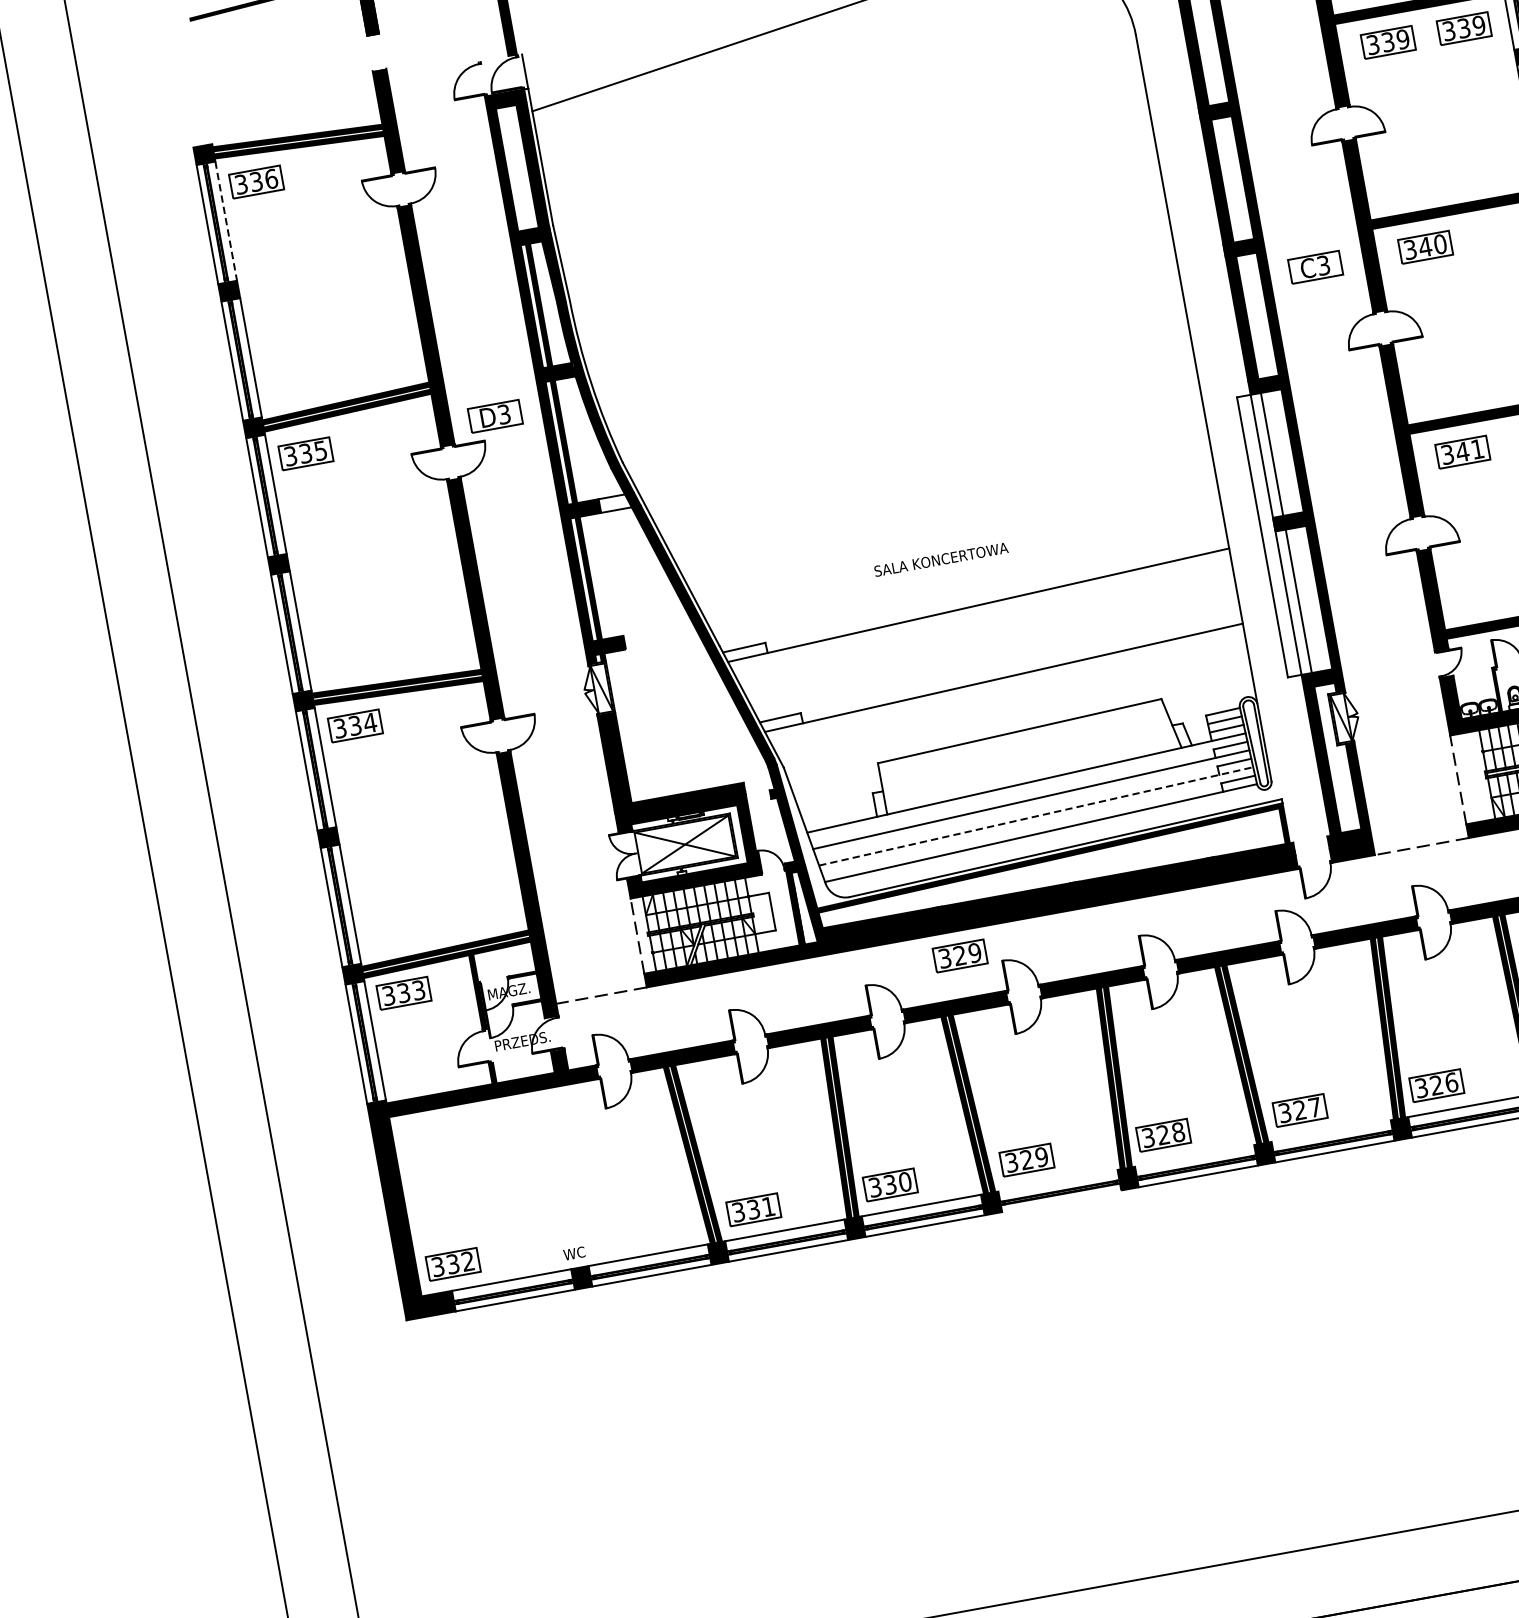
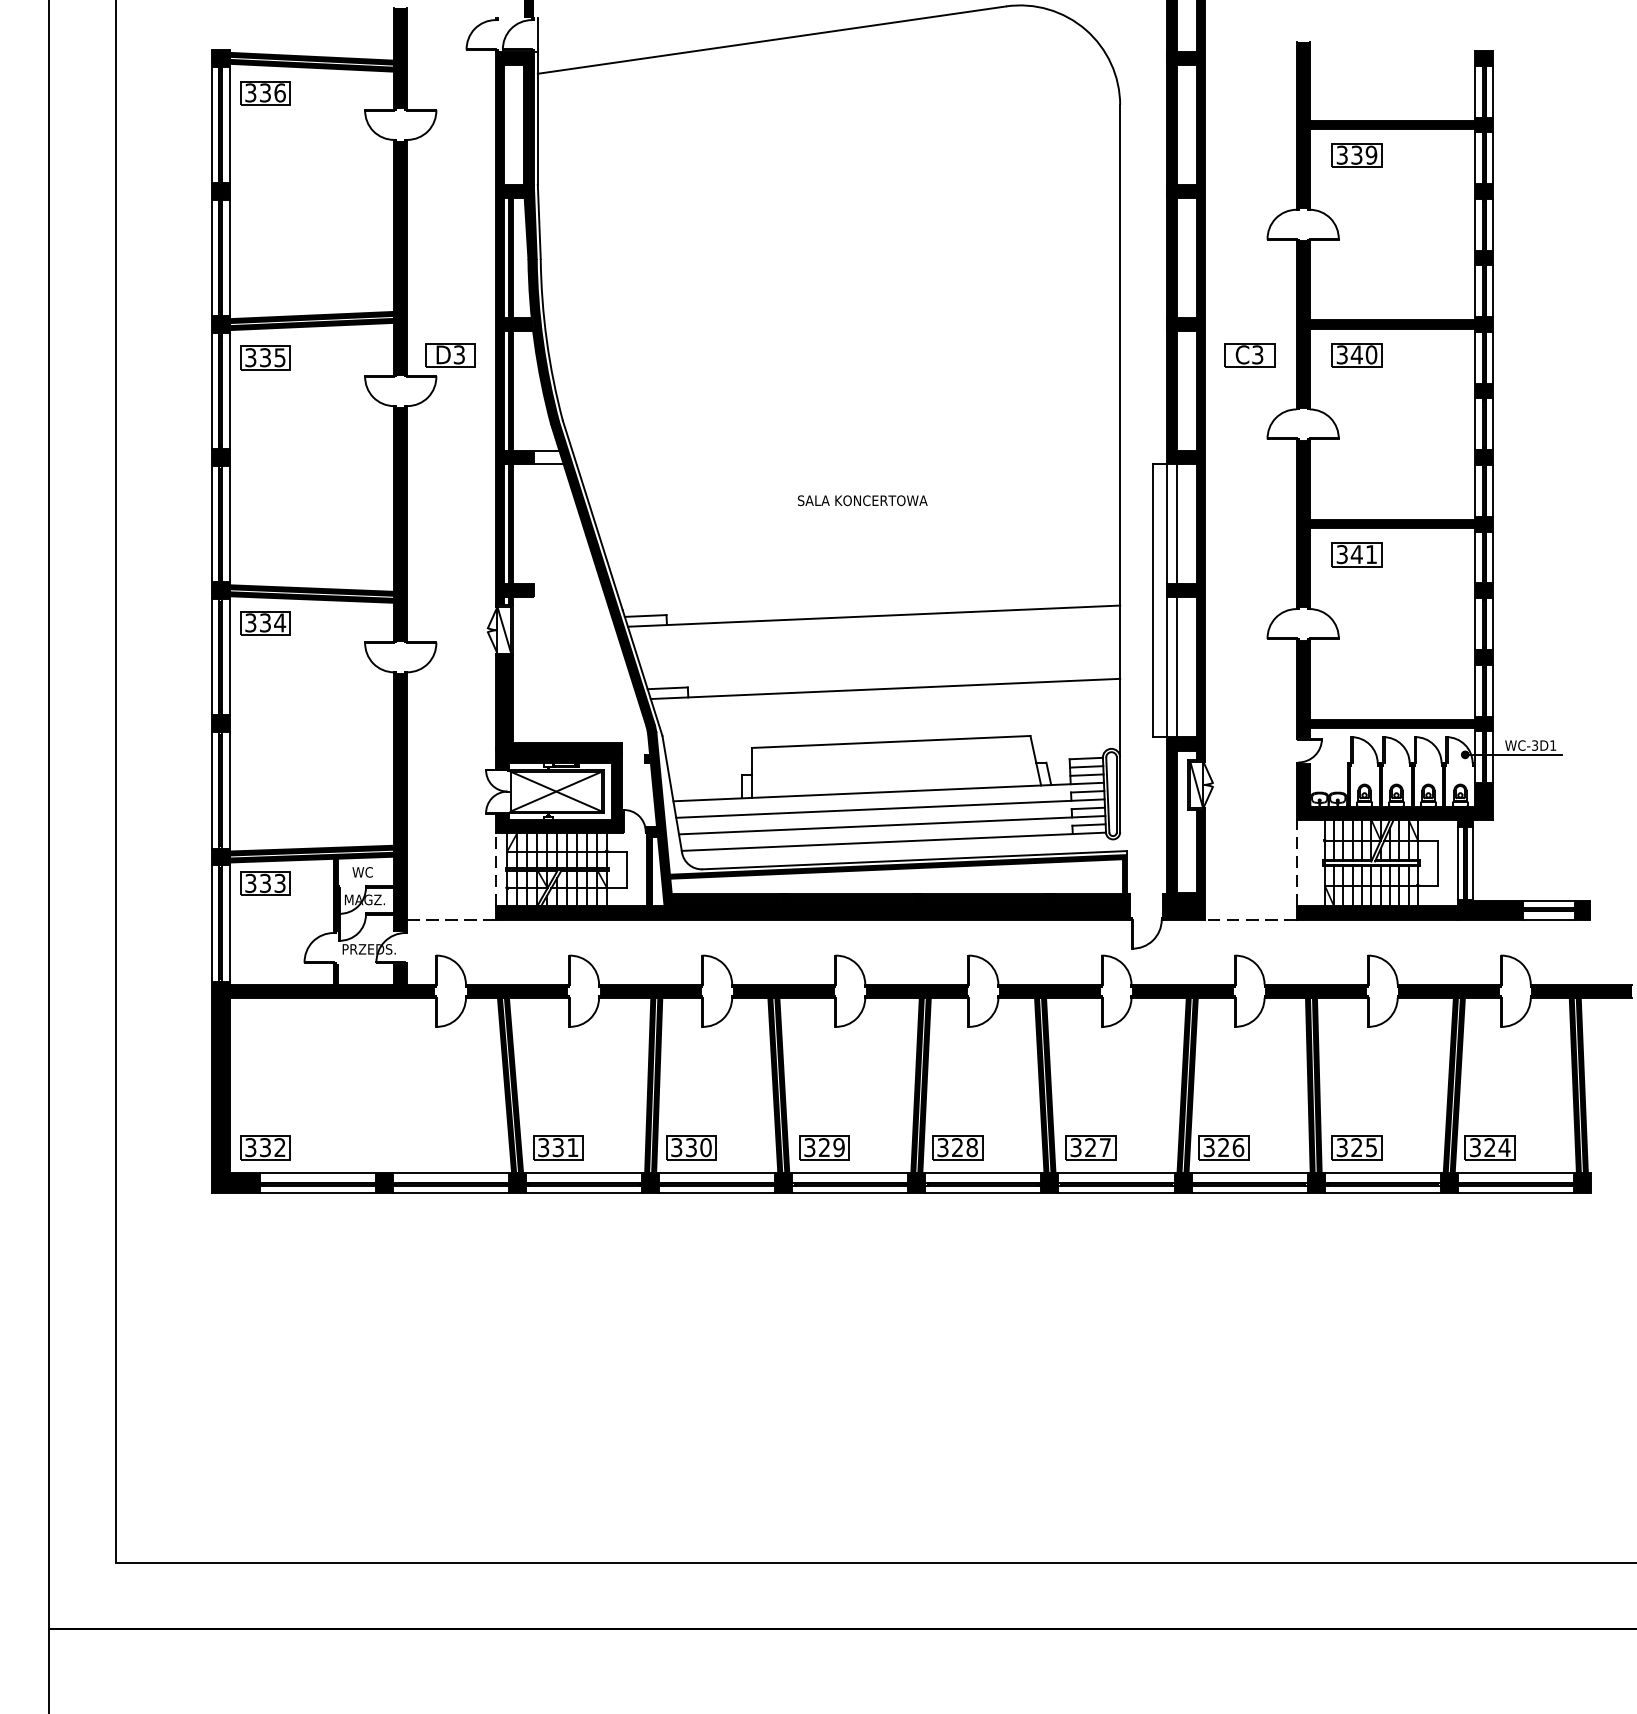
part: (1463, 28) -> (1430, 155), removed
line: (226, 221) -> (230, 125), dashed -> solid
text: (941, 559) -> (862, 500), moved
line: (1036, 816) -> (892, 825), dashed -> solid
part: (960, 955) -> (796, 943), removed
line: (1331, 1130) -> (1116, 1172), added
line: (1194, 1155) -> (983, 1172), added
line: (1058, 1180) -> (850, 1172), added
line: (1061, 1201) -> (850, 1192), added
text: (574, 1253) -> (362, 872), moved

